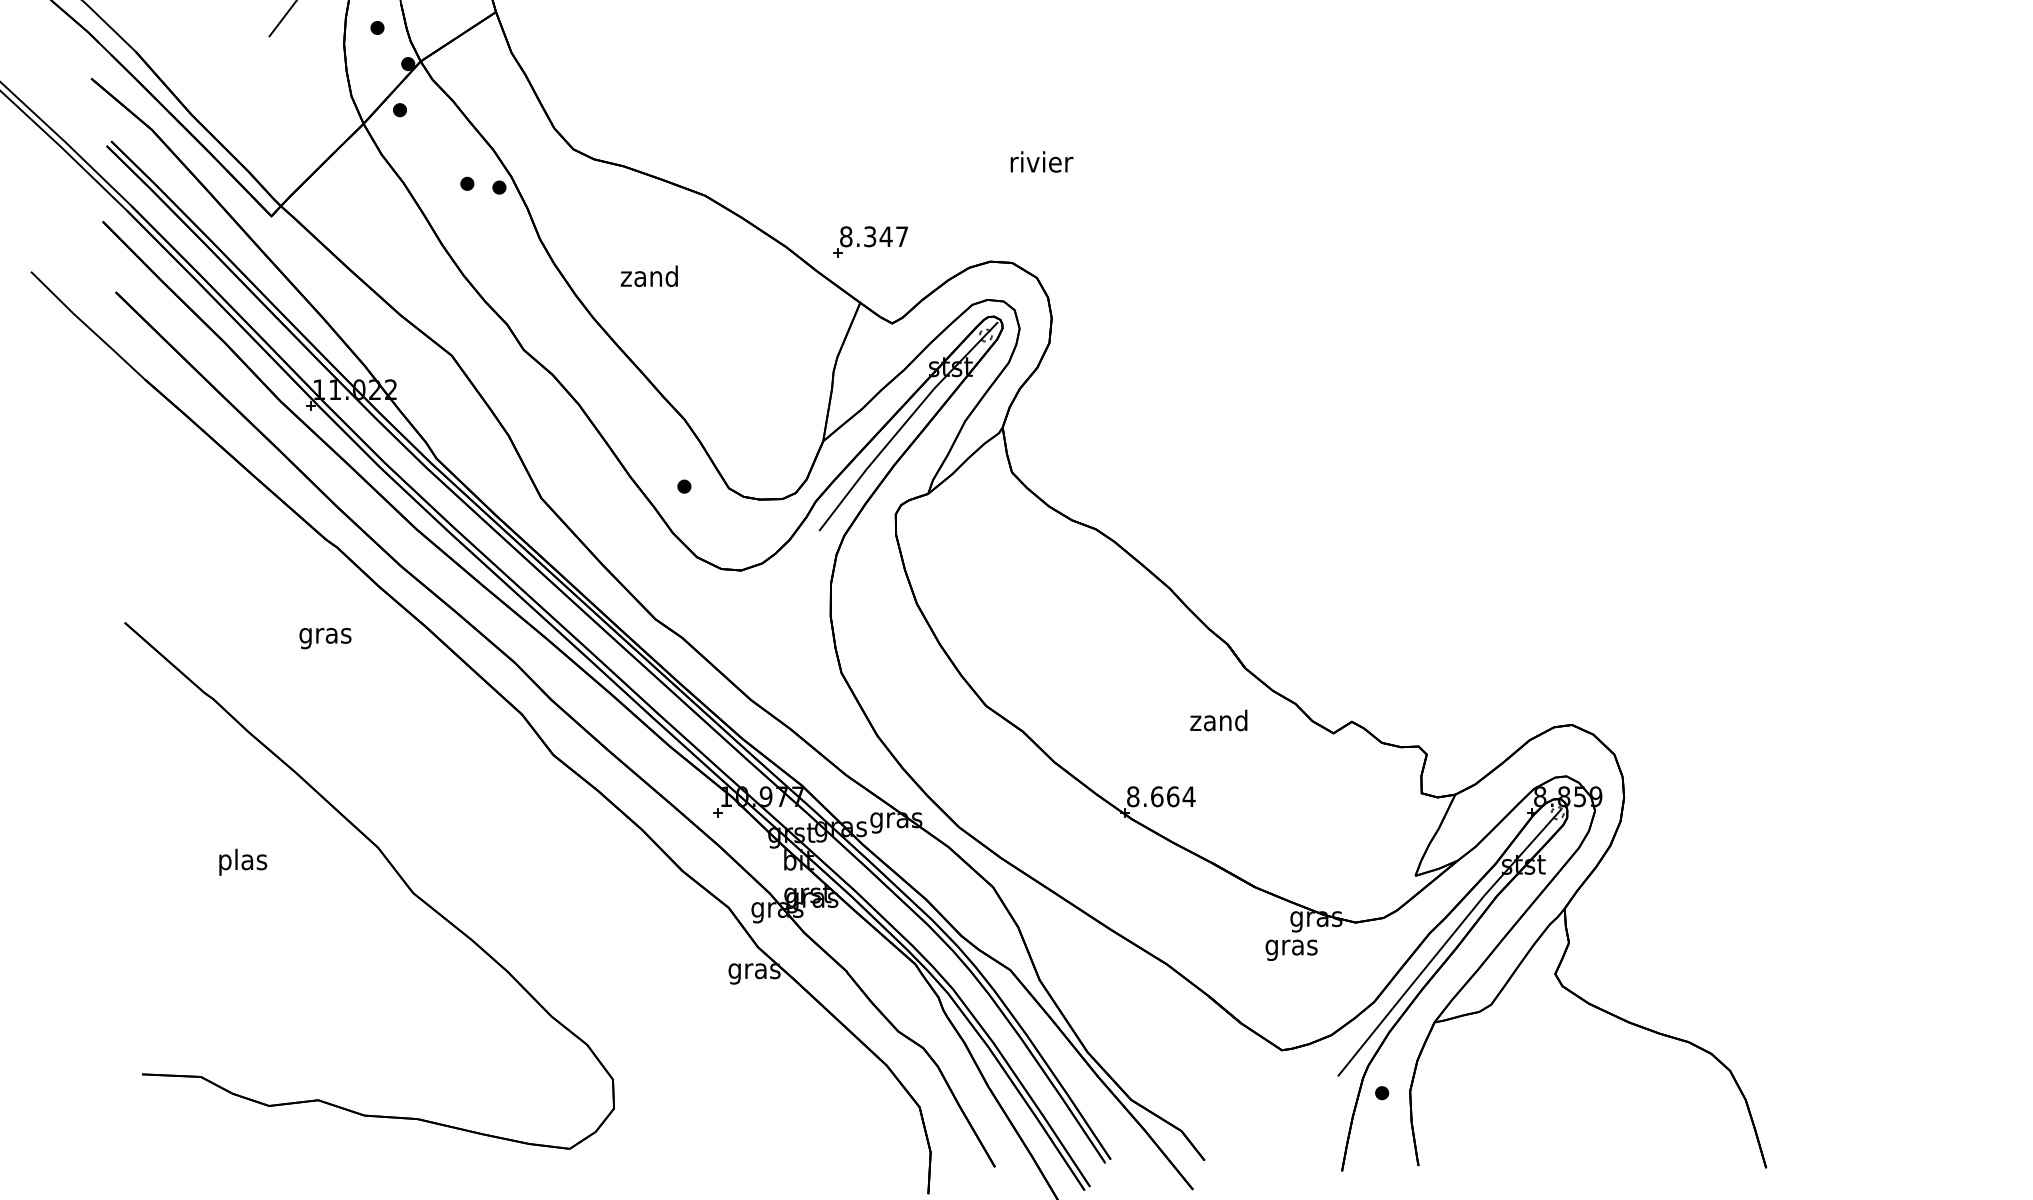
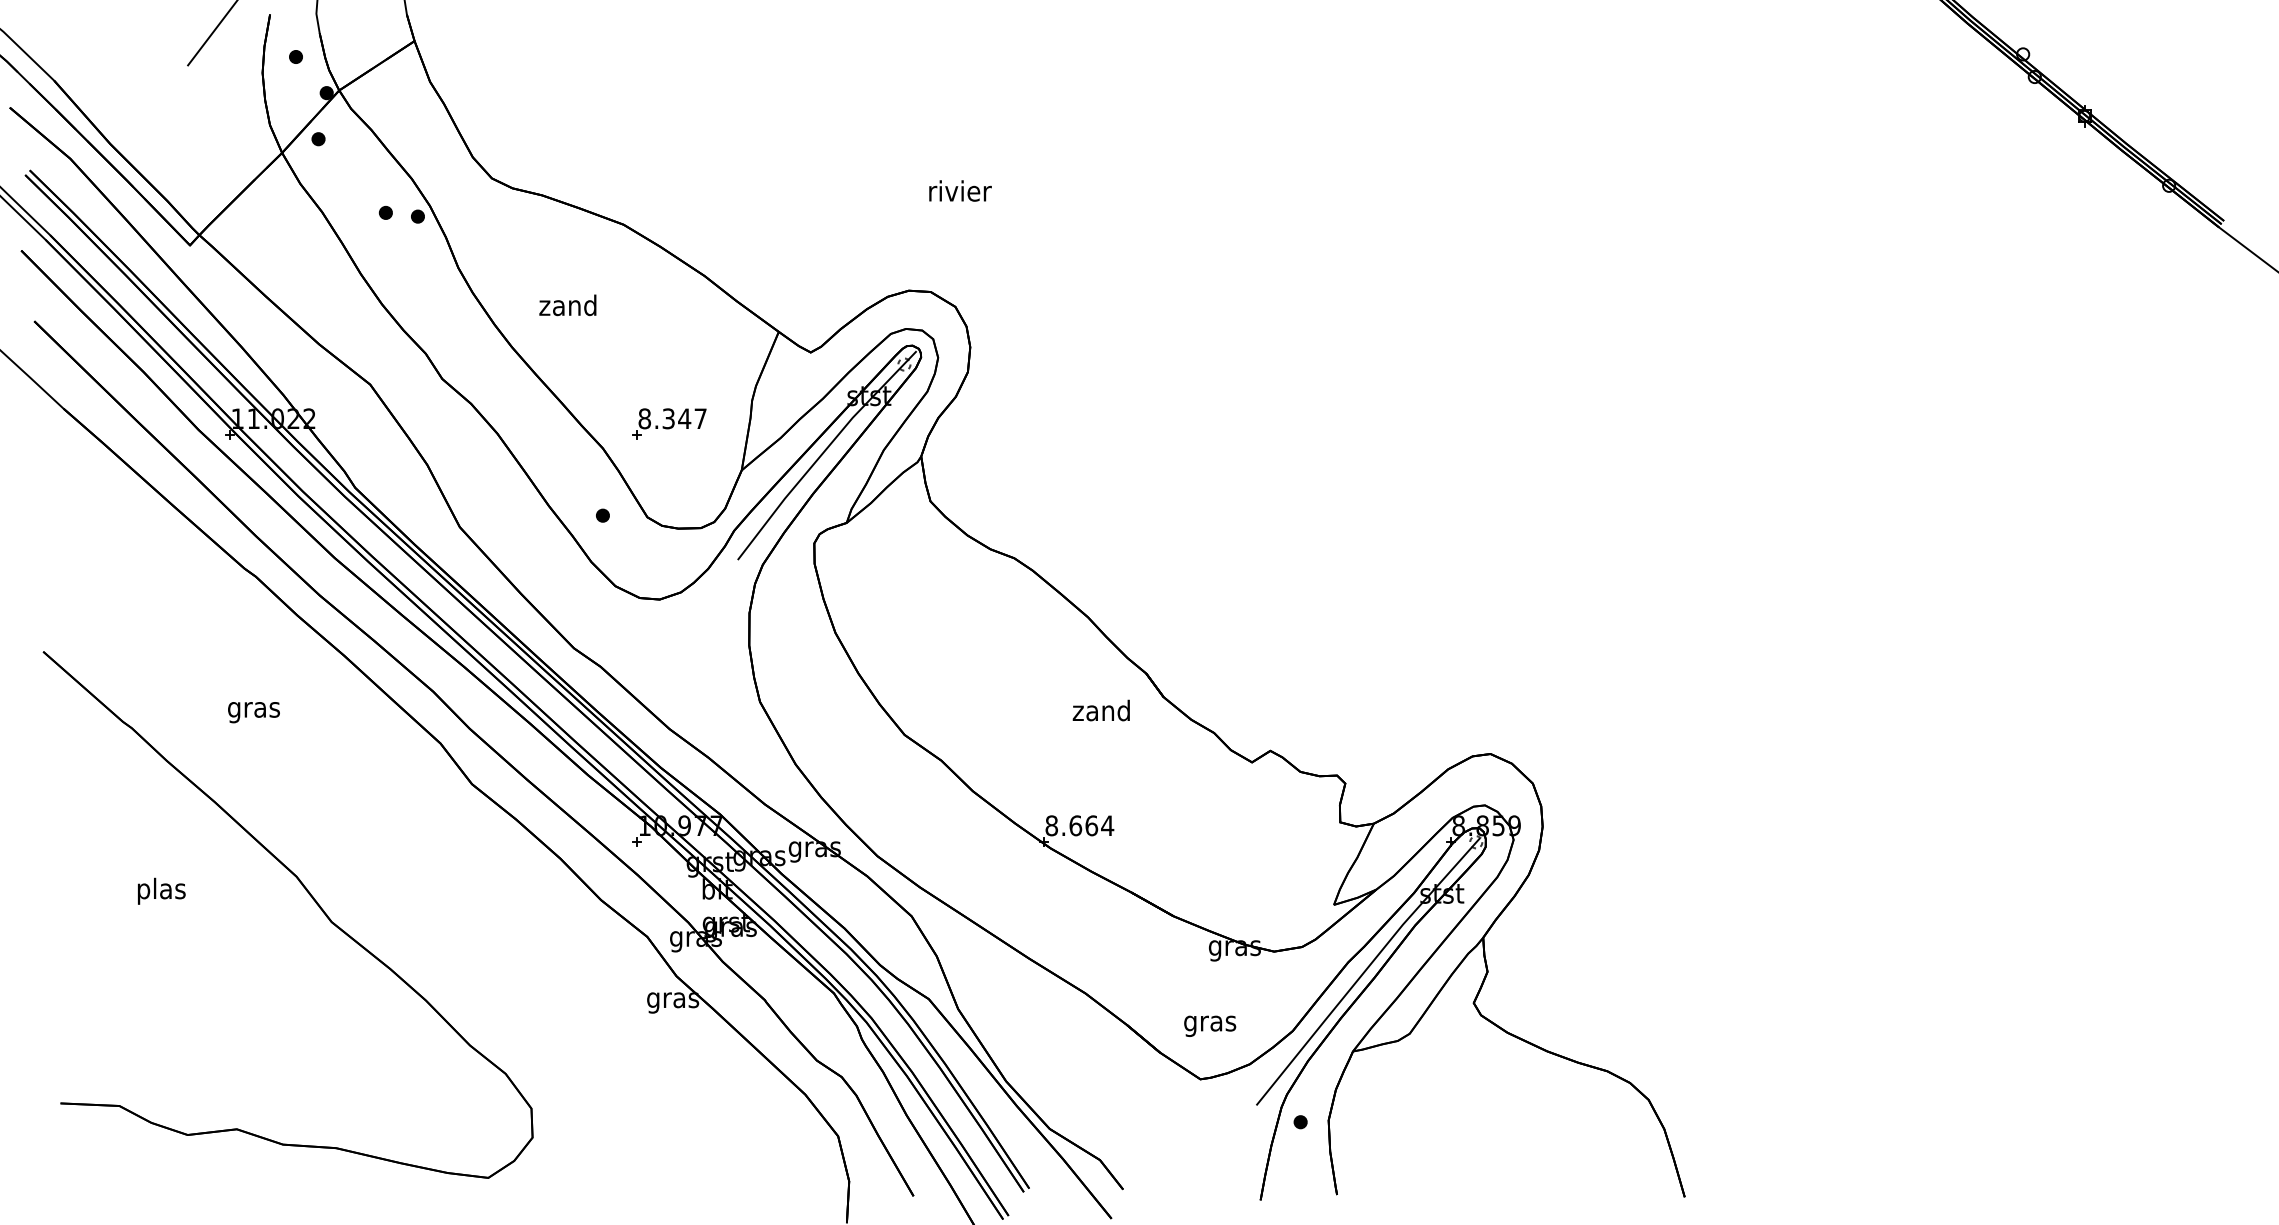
part: (870, 241) -> (669, 423), moved
text: (324, 638) -> (253, 712), moved
text: (1217, 720) -> (1100, 710), moved
text: (1291, 949) -> (1210, 1025), moved

